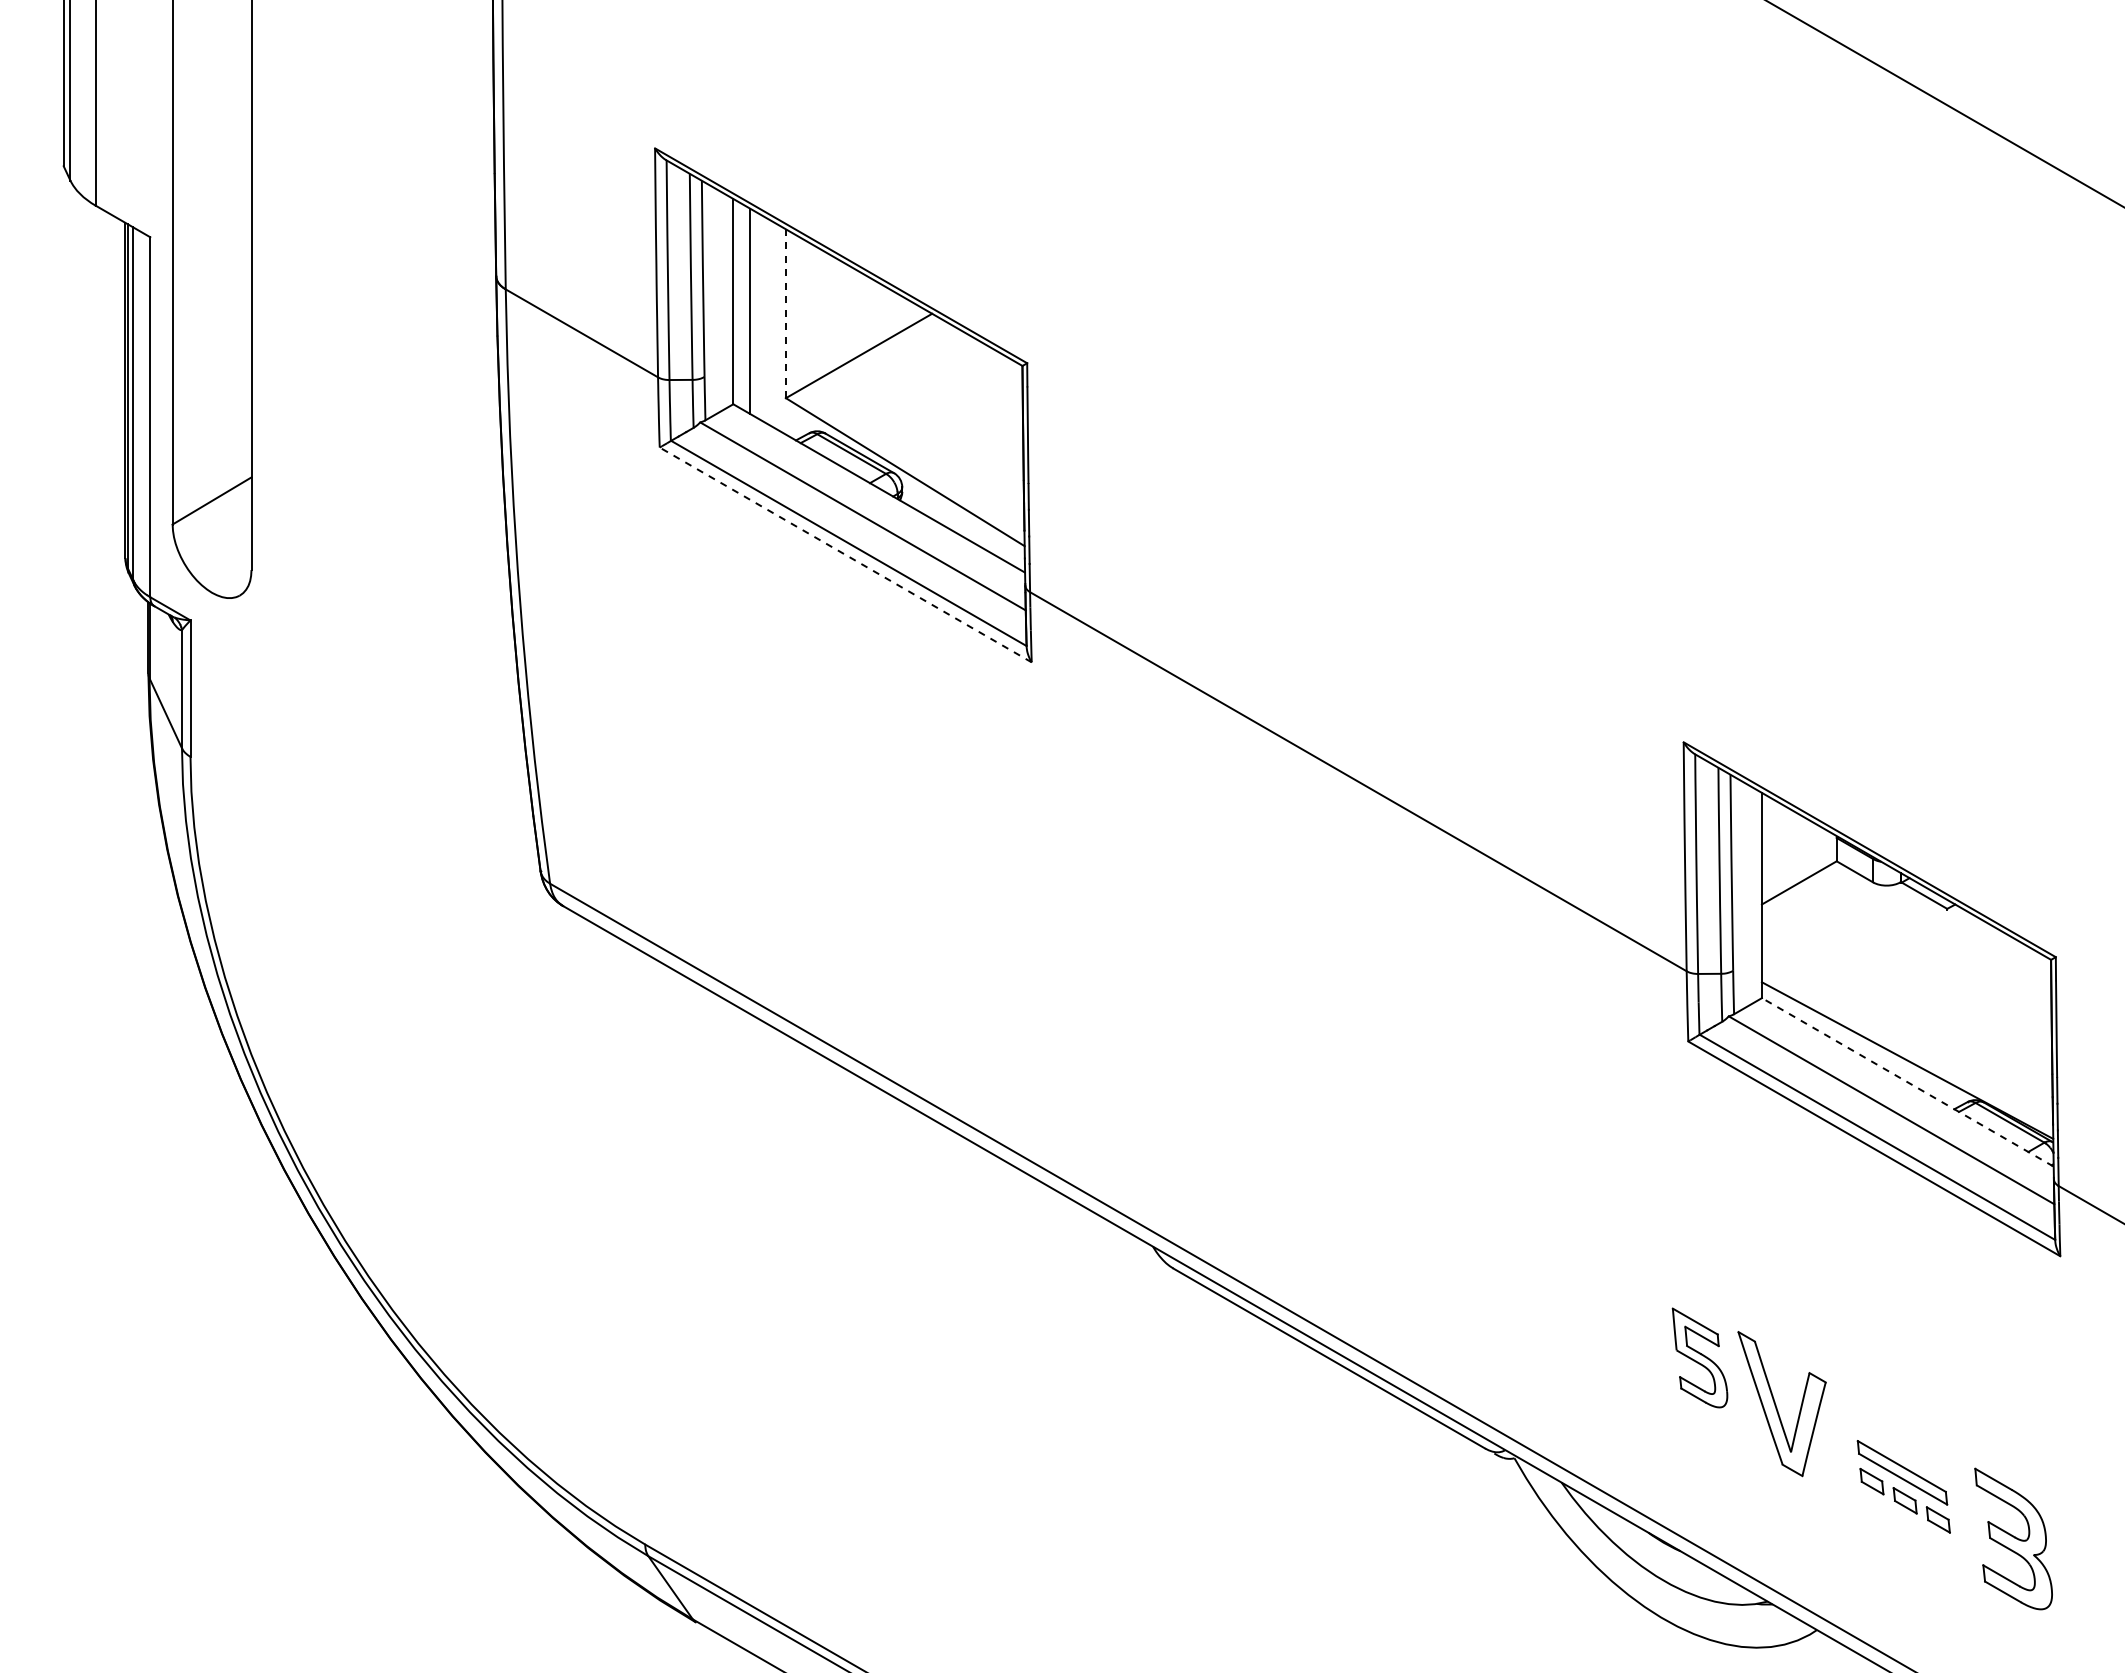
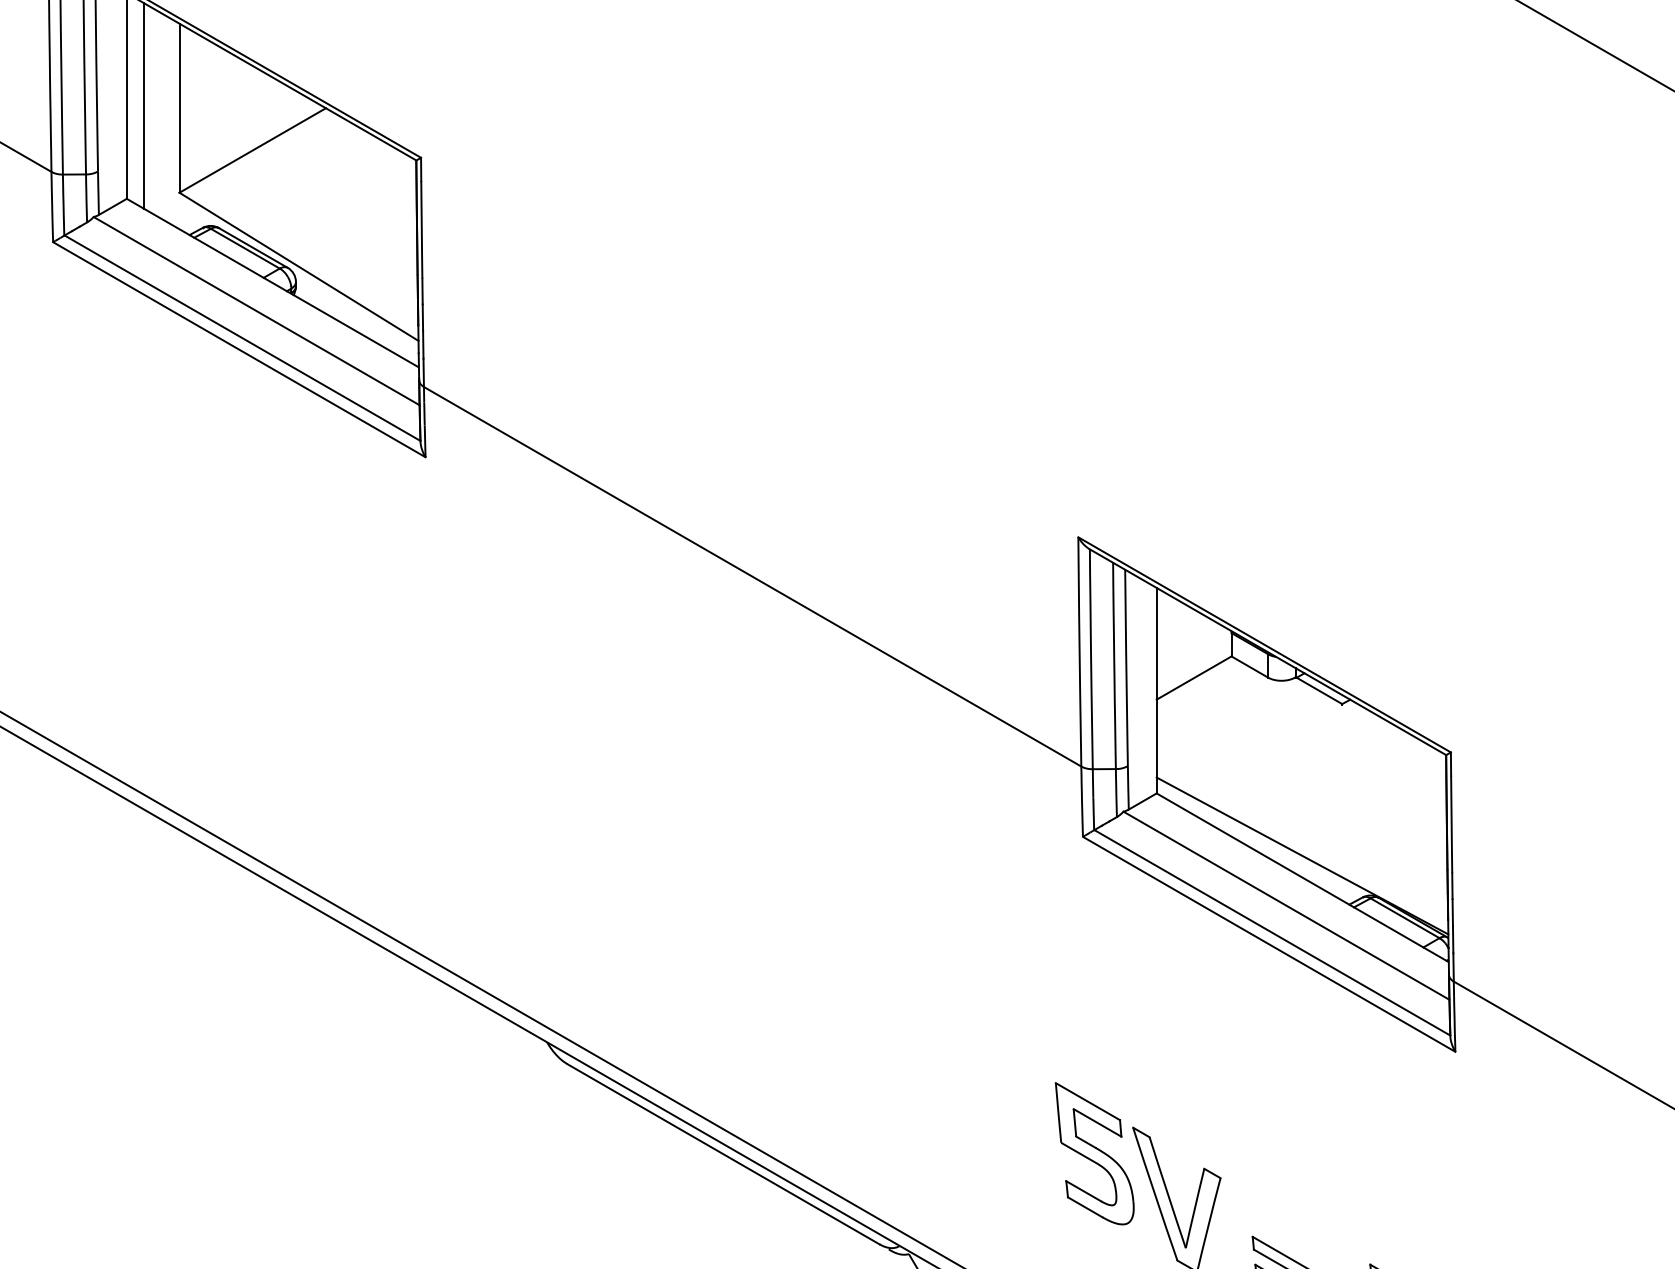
line: (785, 313) -> (179, 107), dashed -> solid
line: (845, 554) -> (239, 349), dashed -> solid
line: (1907, 1082) -> (1302, 877), dashed -> solid
part: (1699, 1357) -> (1094, 1153), size x1.43

